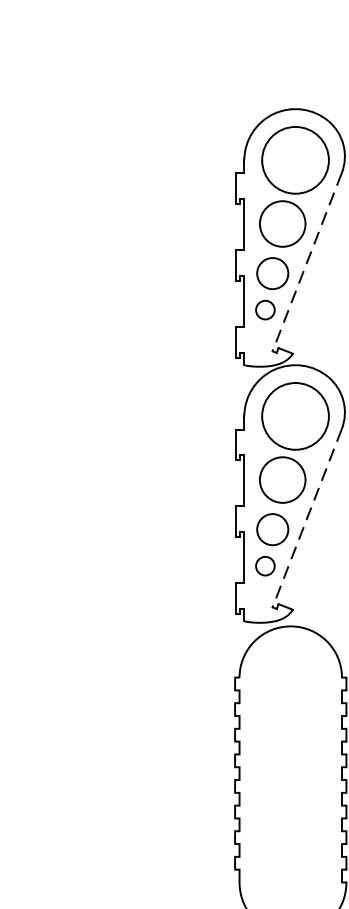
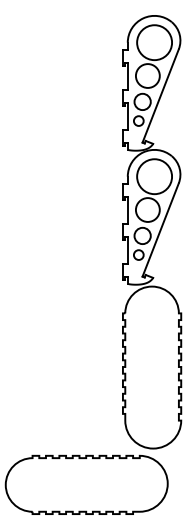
line: (306, 263) -> (160, 96), dashed -> solid
line: (306, 519) -> (160, 230), dashed -> solid

